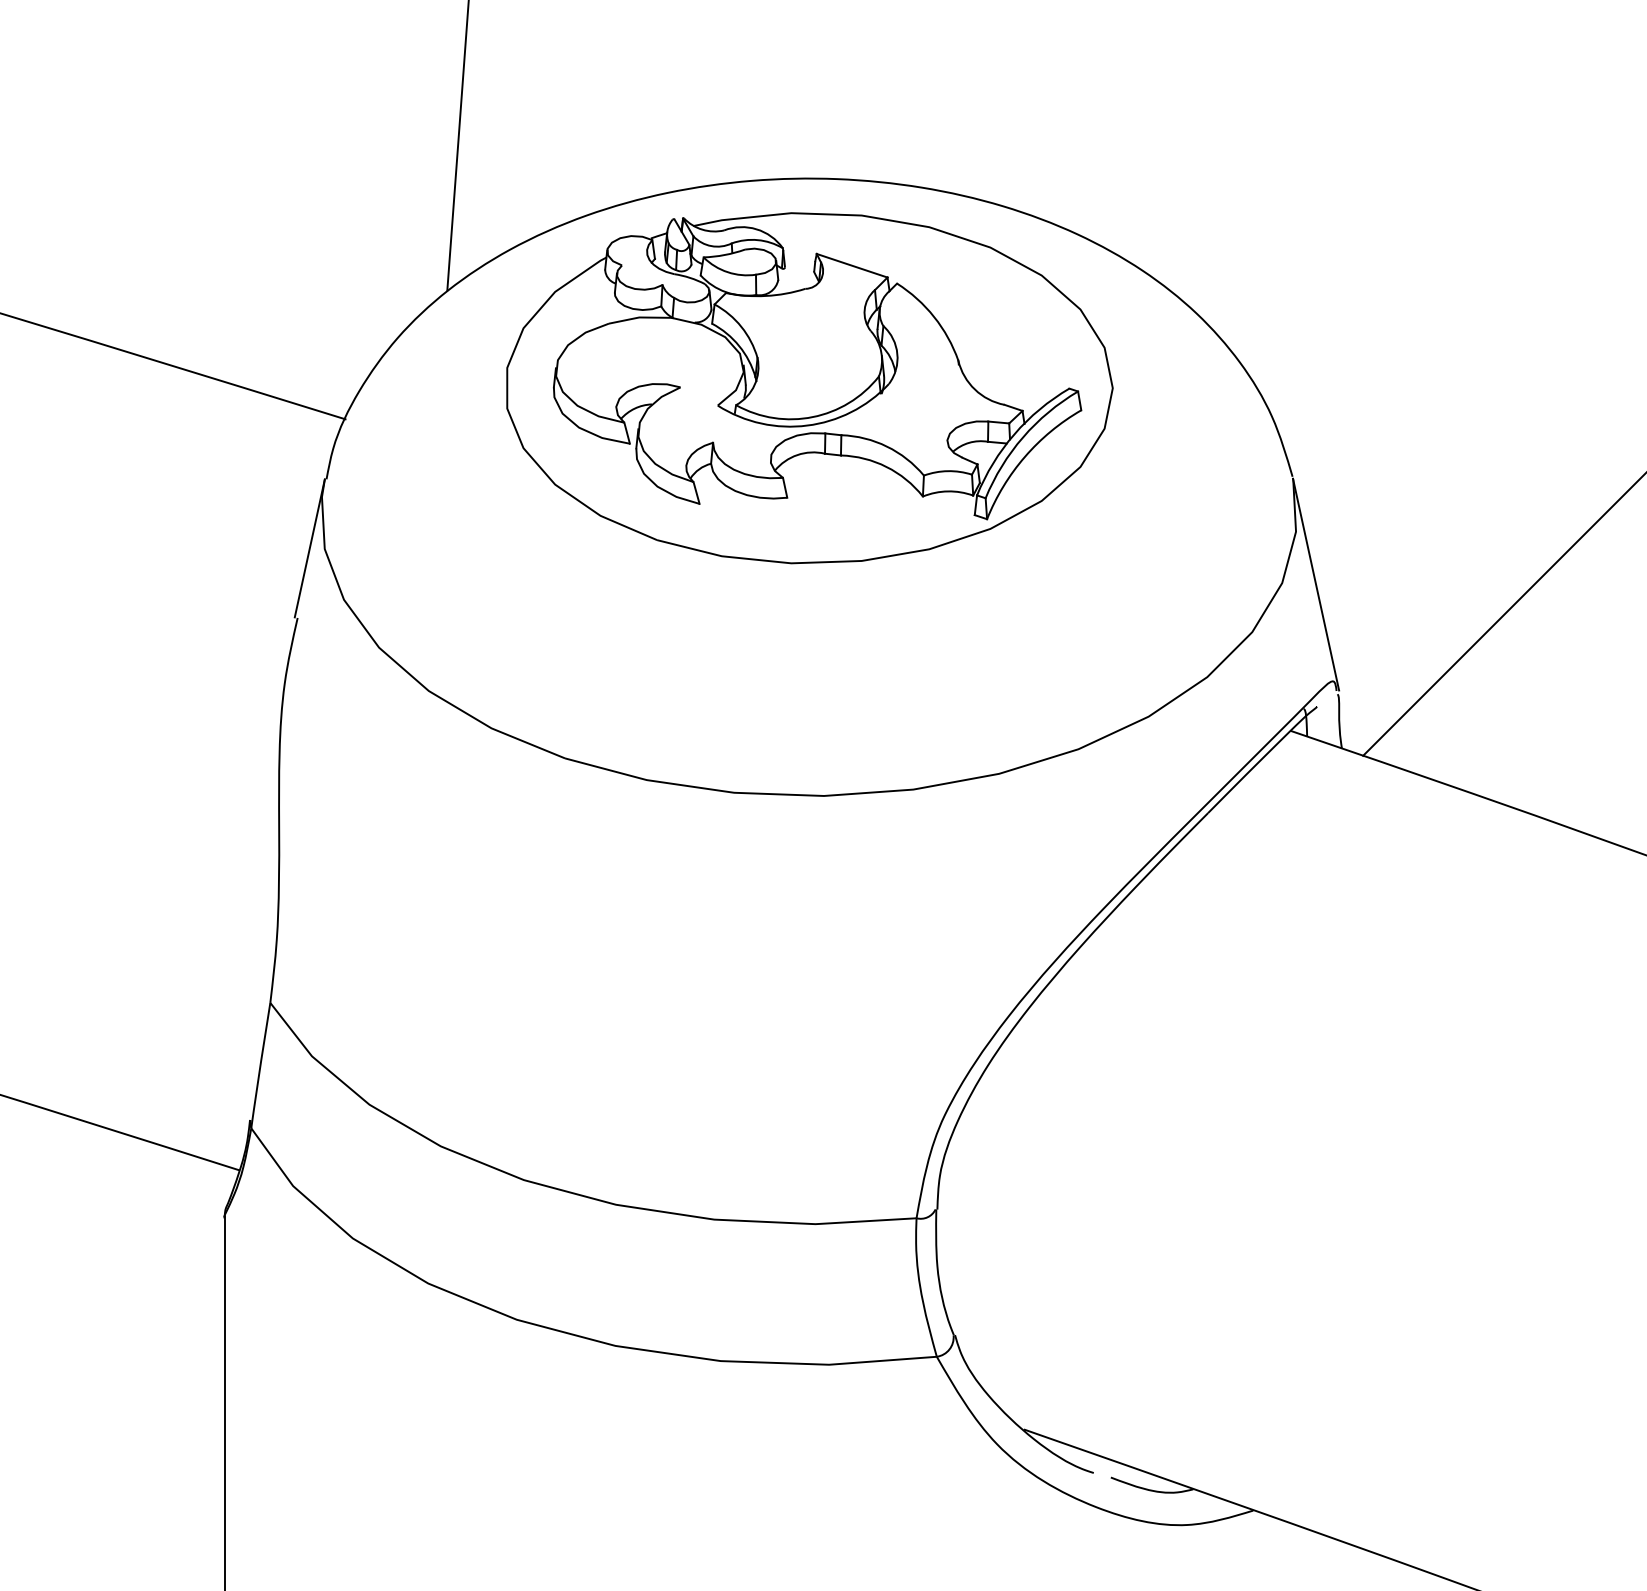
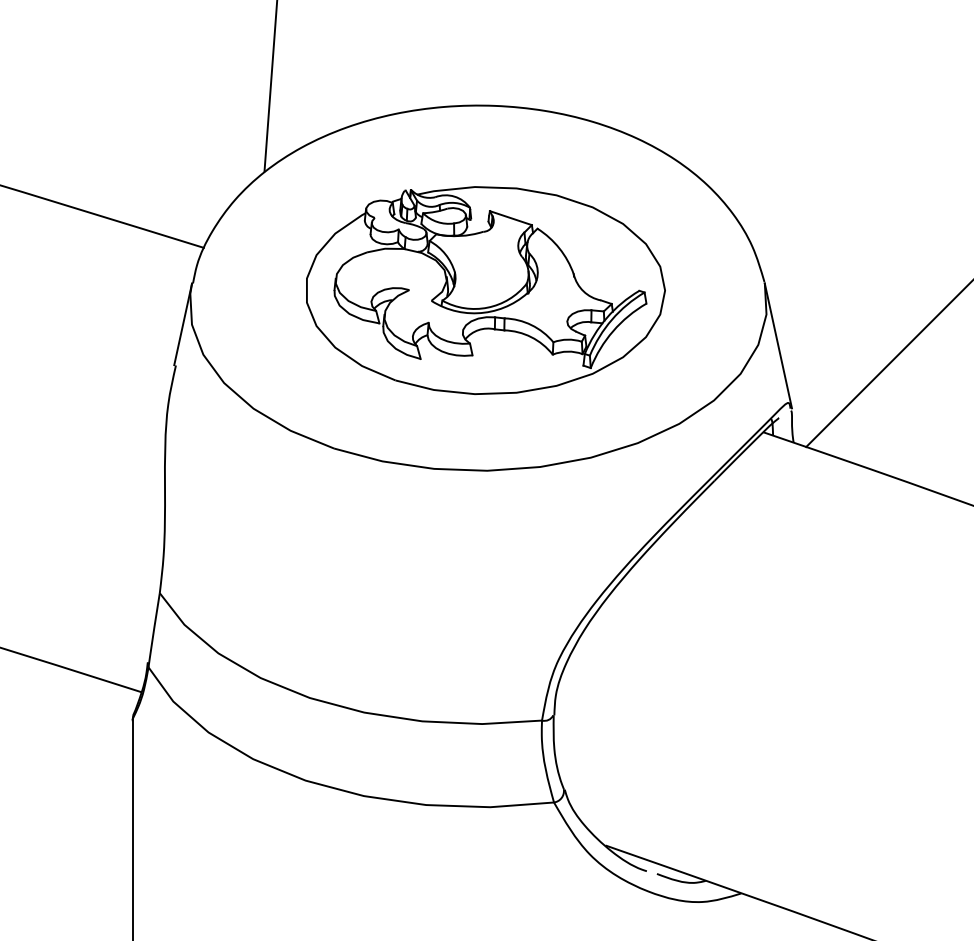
part: (809, 388) -> (485, 290), moved

